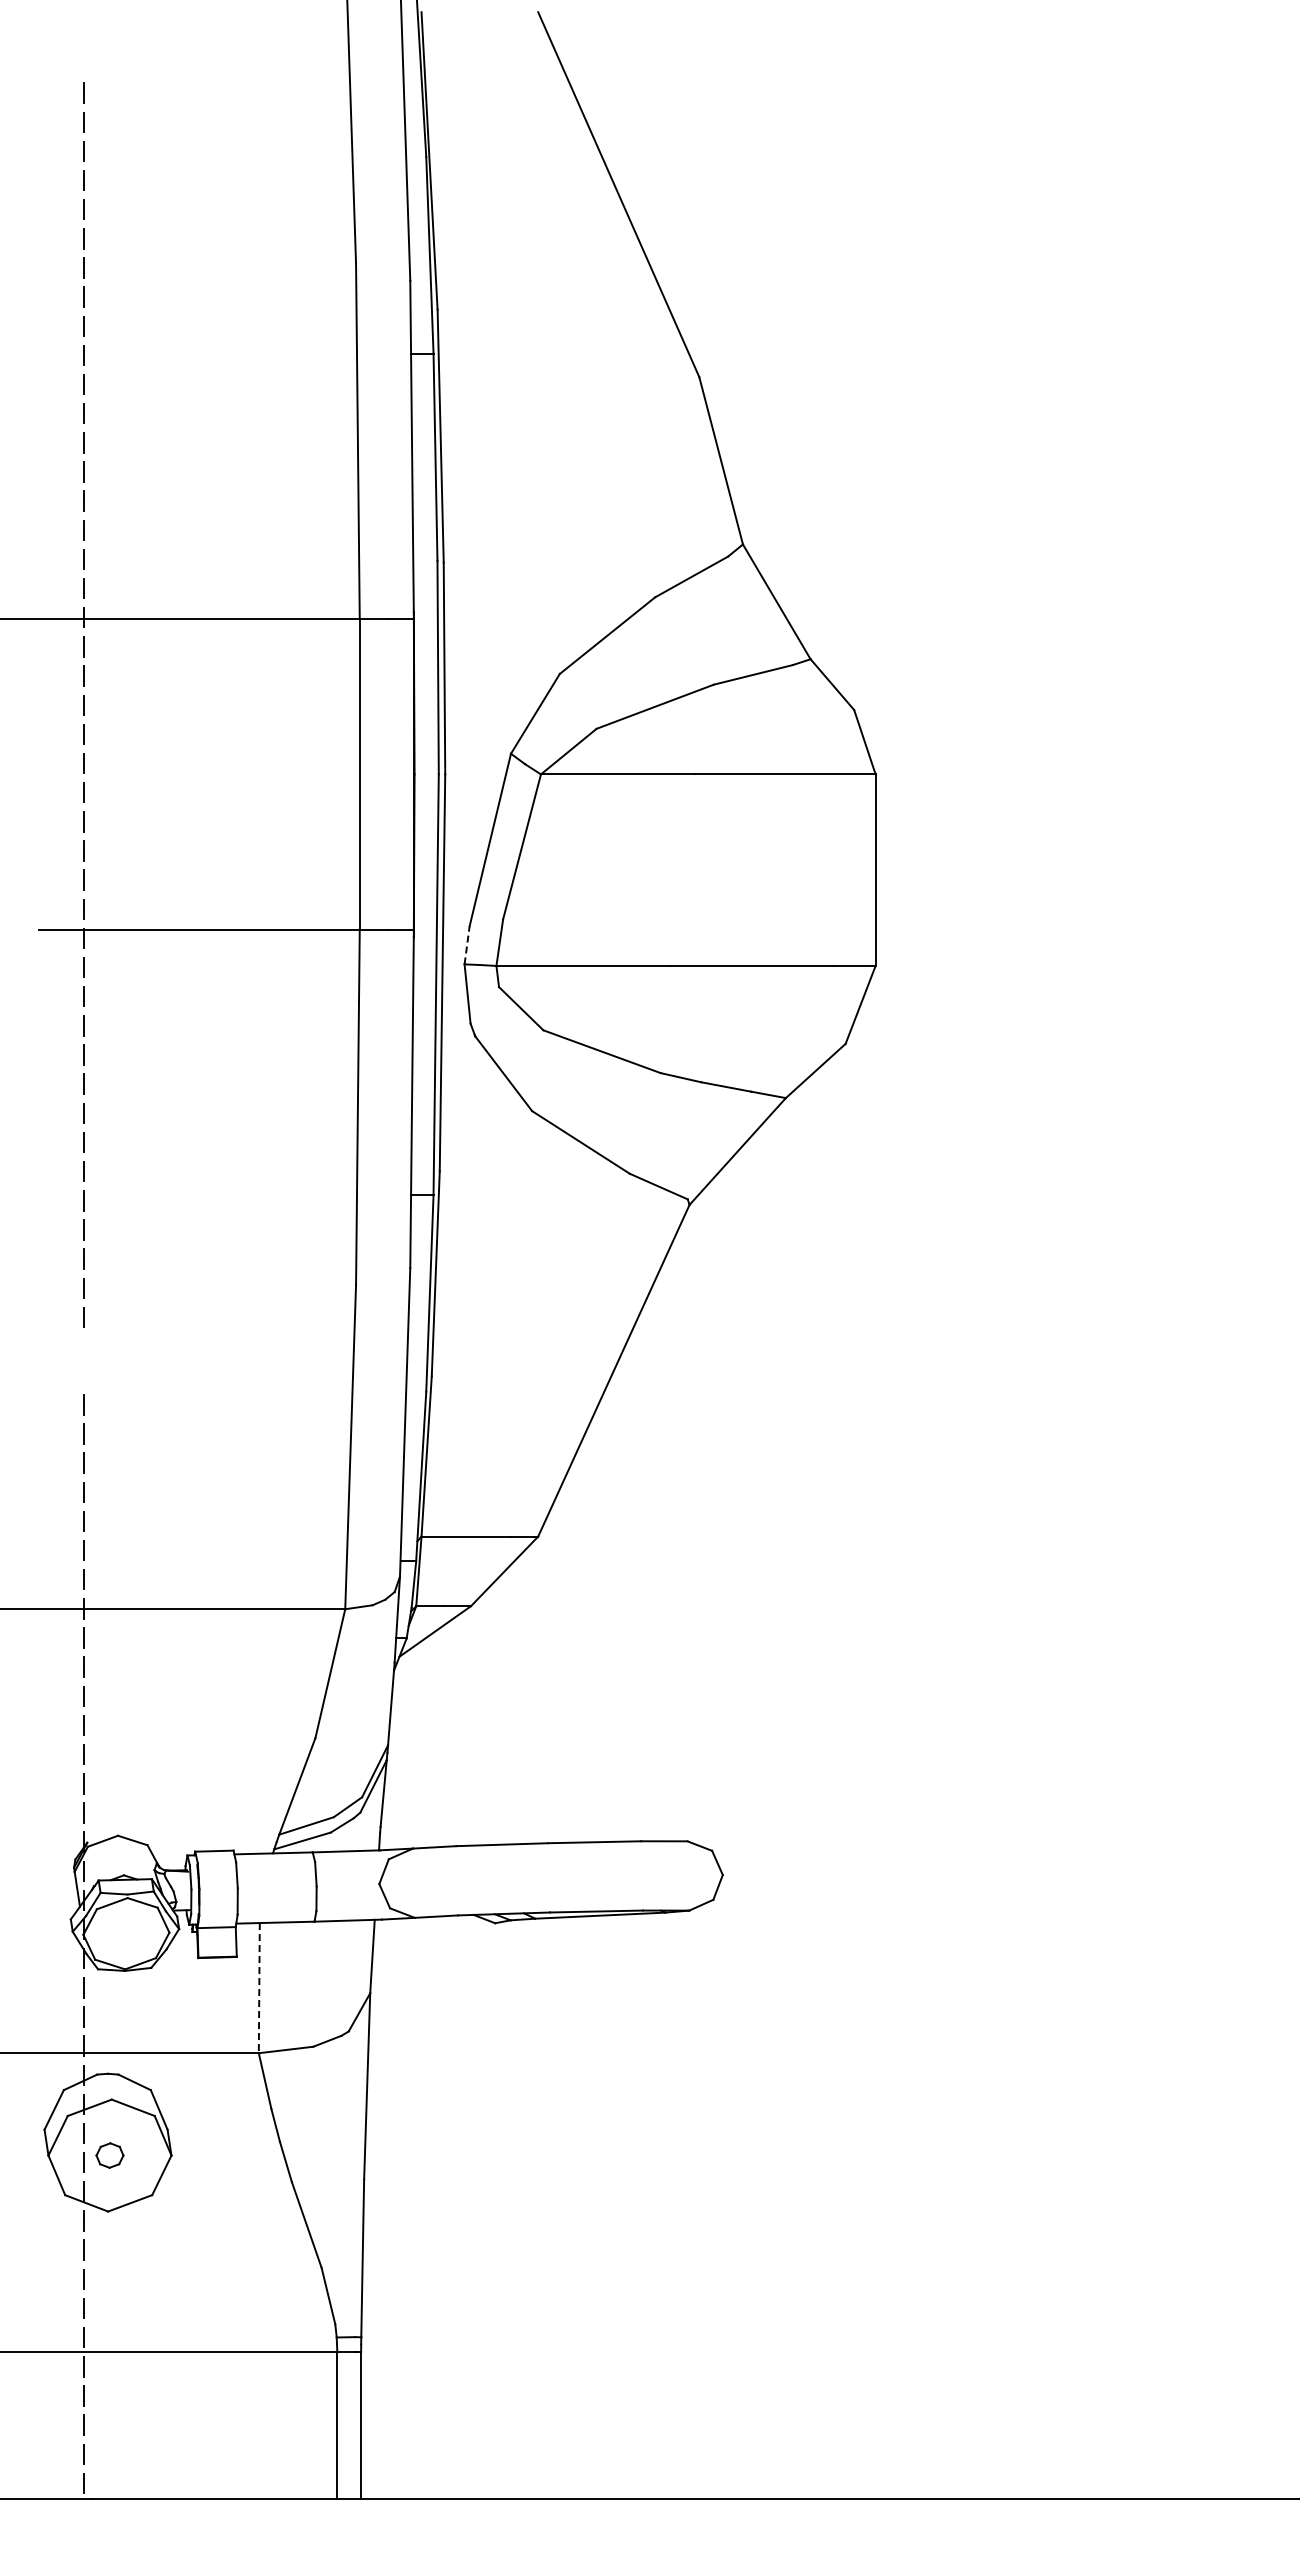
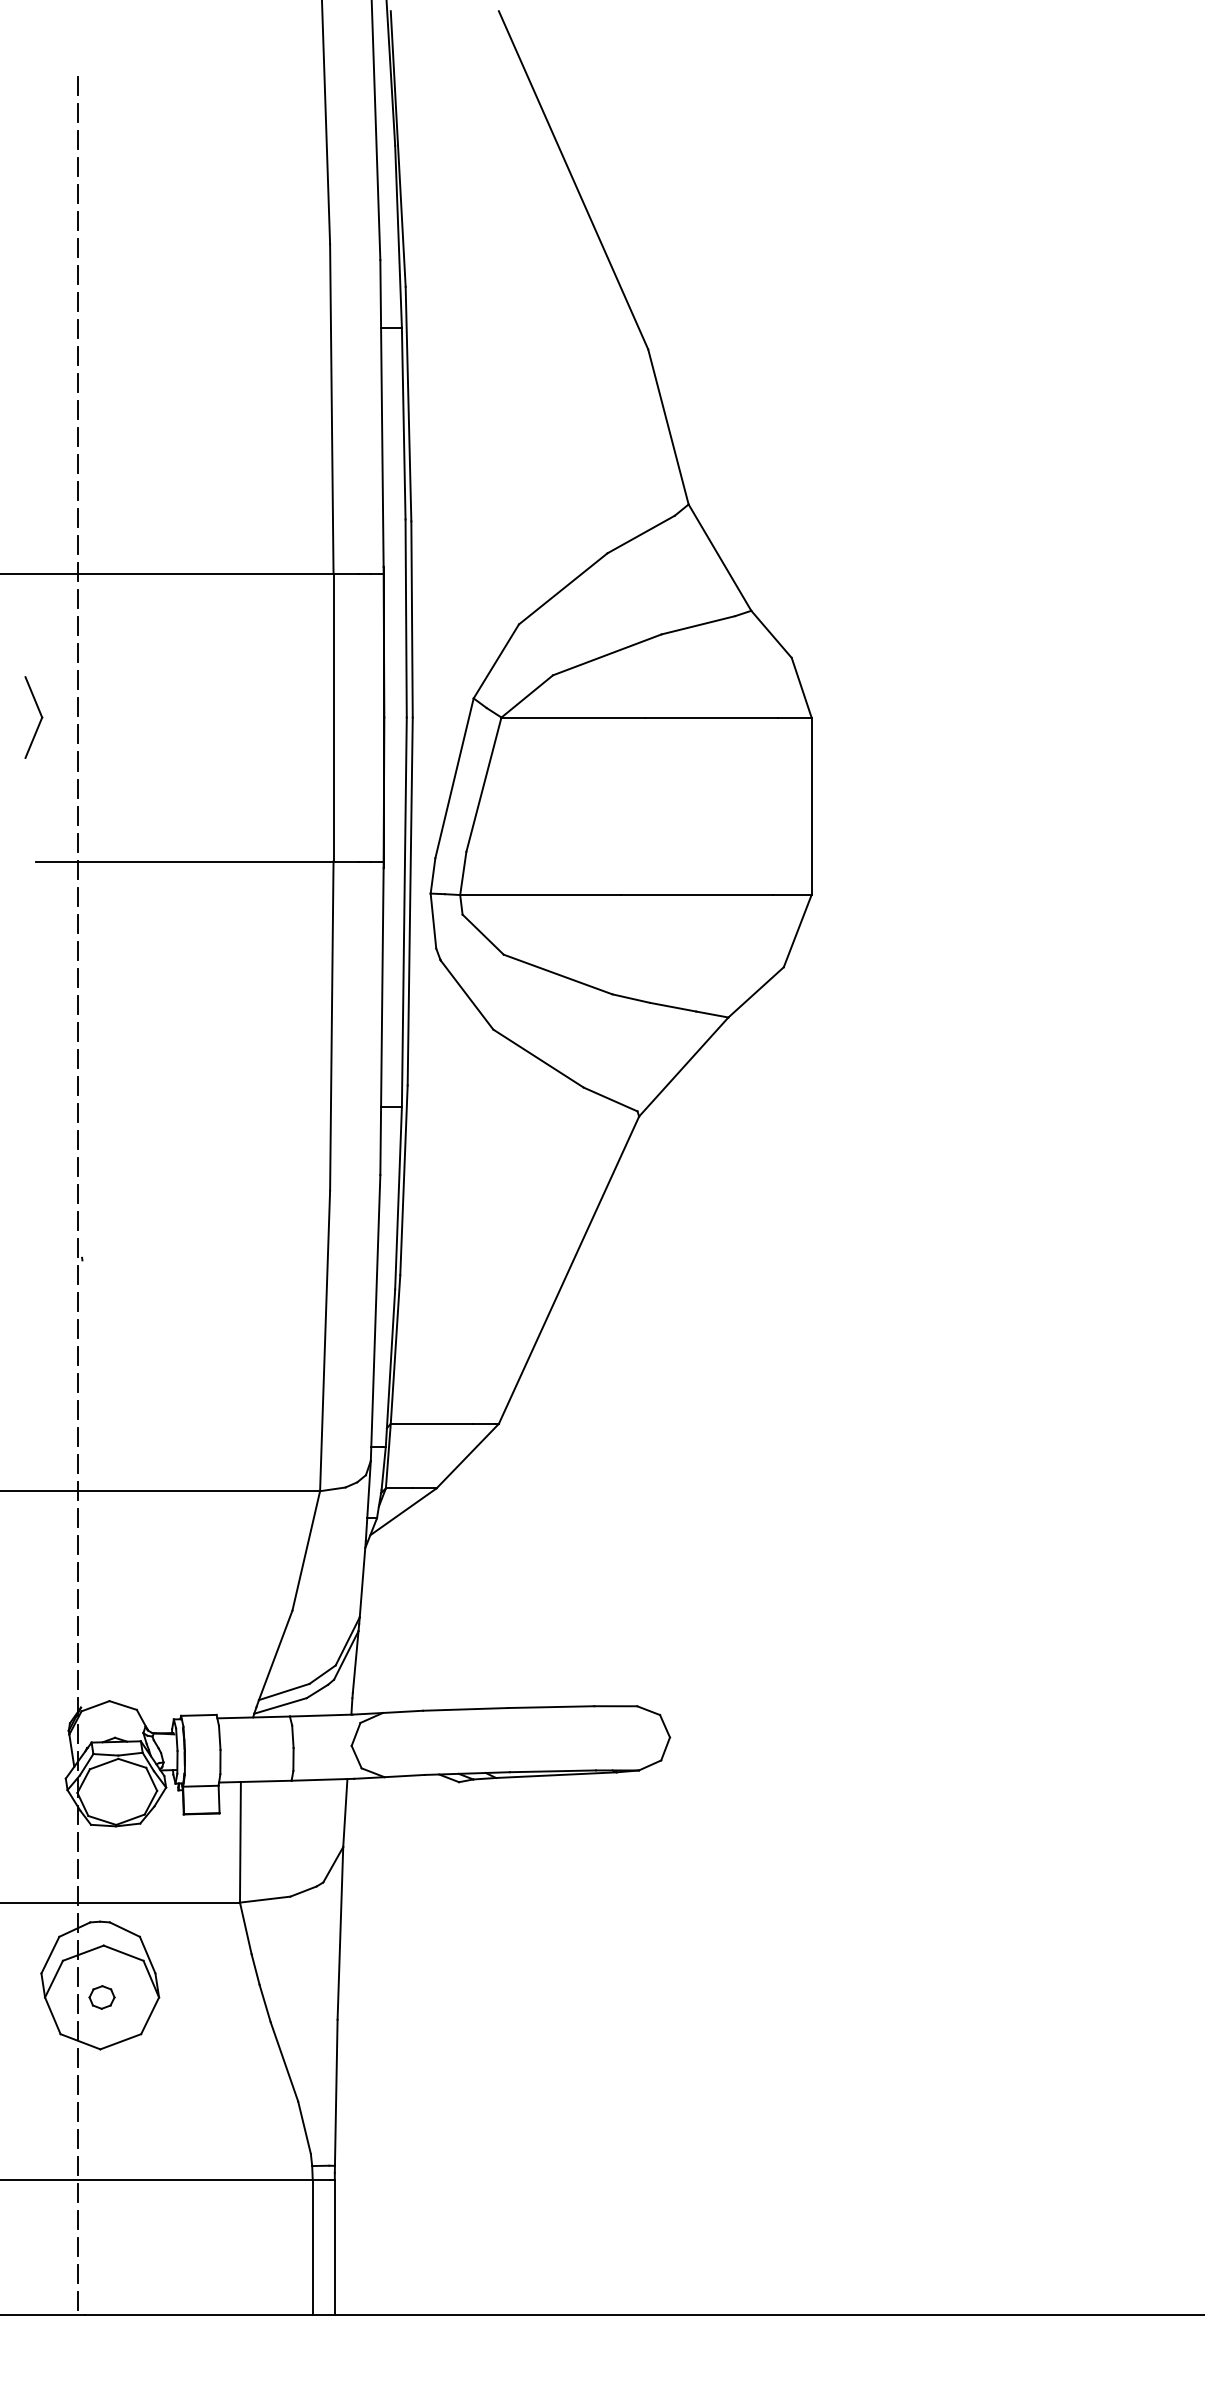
part: (42, 770) -> (39, 713), added
line: (467, 944) -> (433, 875), dashed -> solid
part: (86, 1360) -> (80, 1260), added
line: (259, 1988) -> (240, 1842), dashed -> solid

